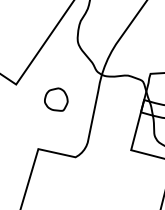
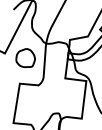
part: (56, 99) -> (25, 58), size x1.67

